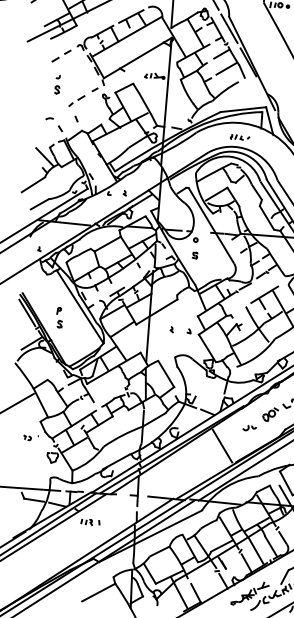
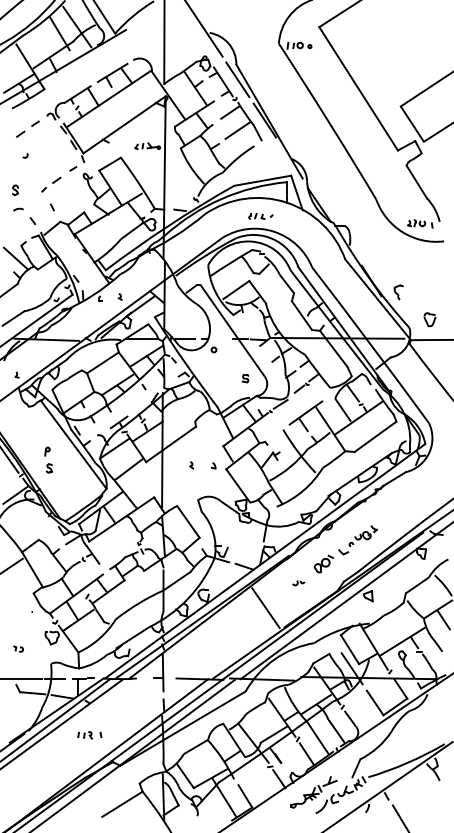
part: (57, 90) -> (15, 190), moved
part: (195, 255) -> (245, 378), moved
part: (249, 428) -> (298, 583), size x0.7
part: (27, 437) -> (18, 648), moved
part: (90, 522) -> (89, 735), moved

